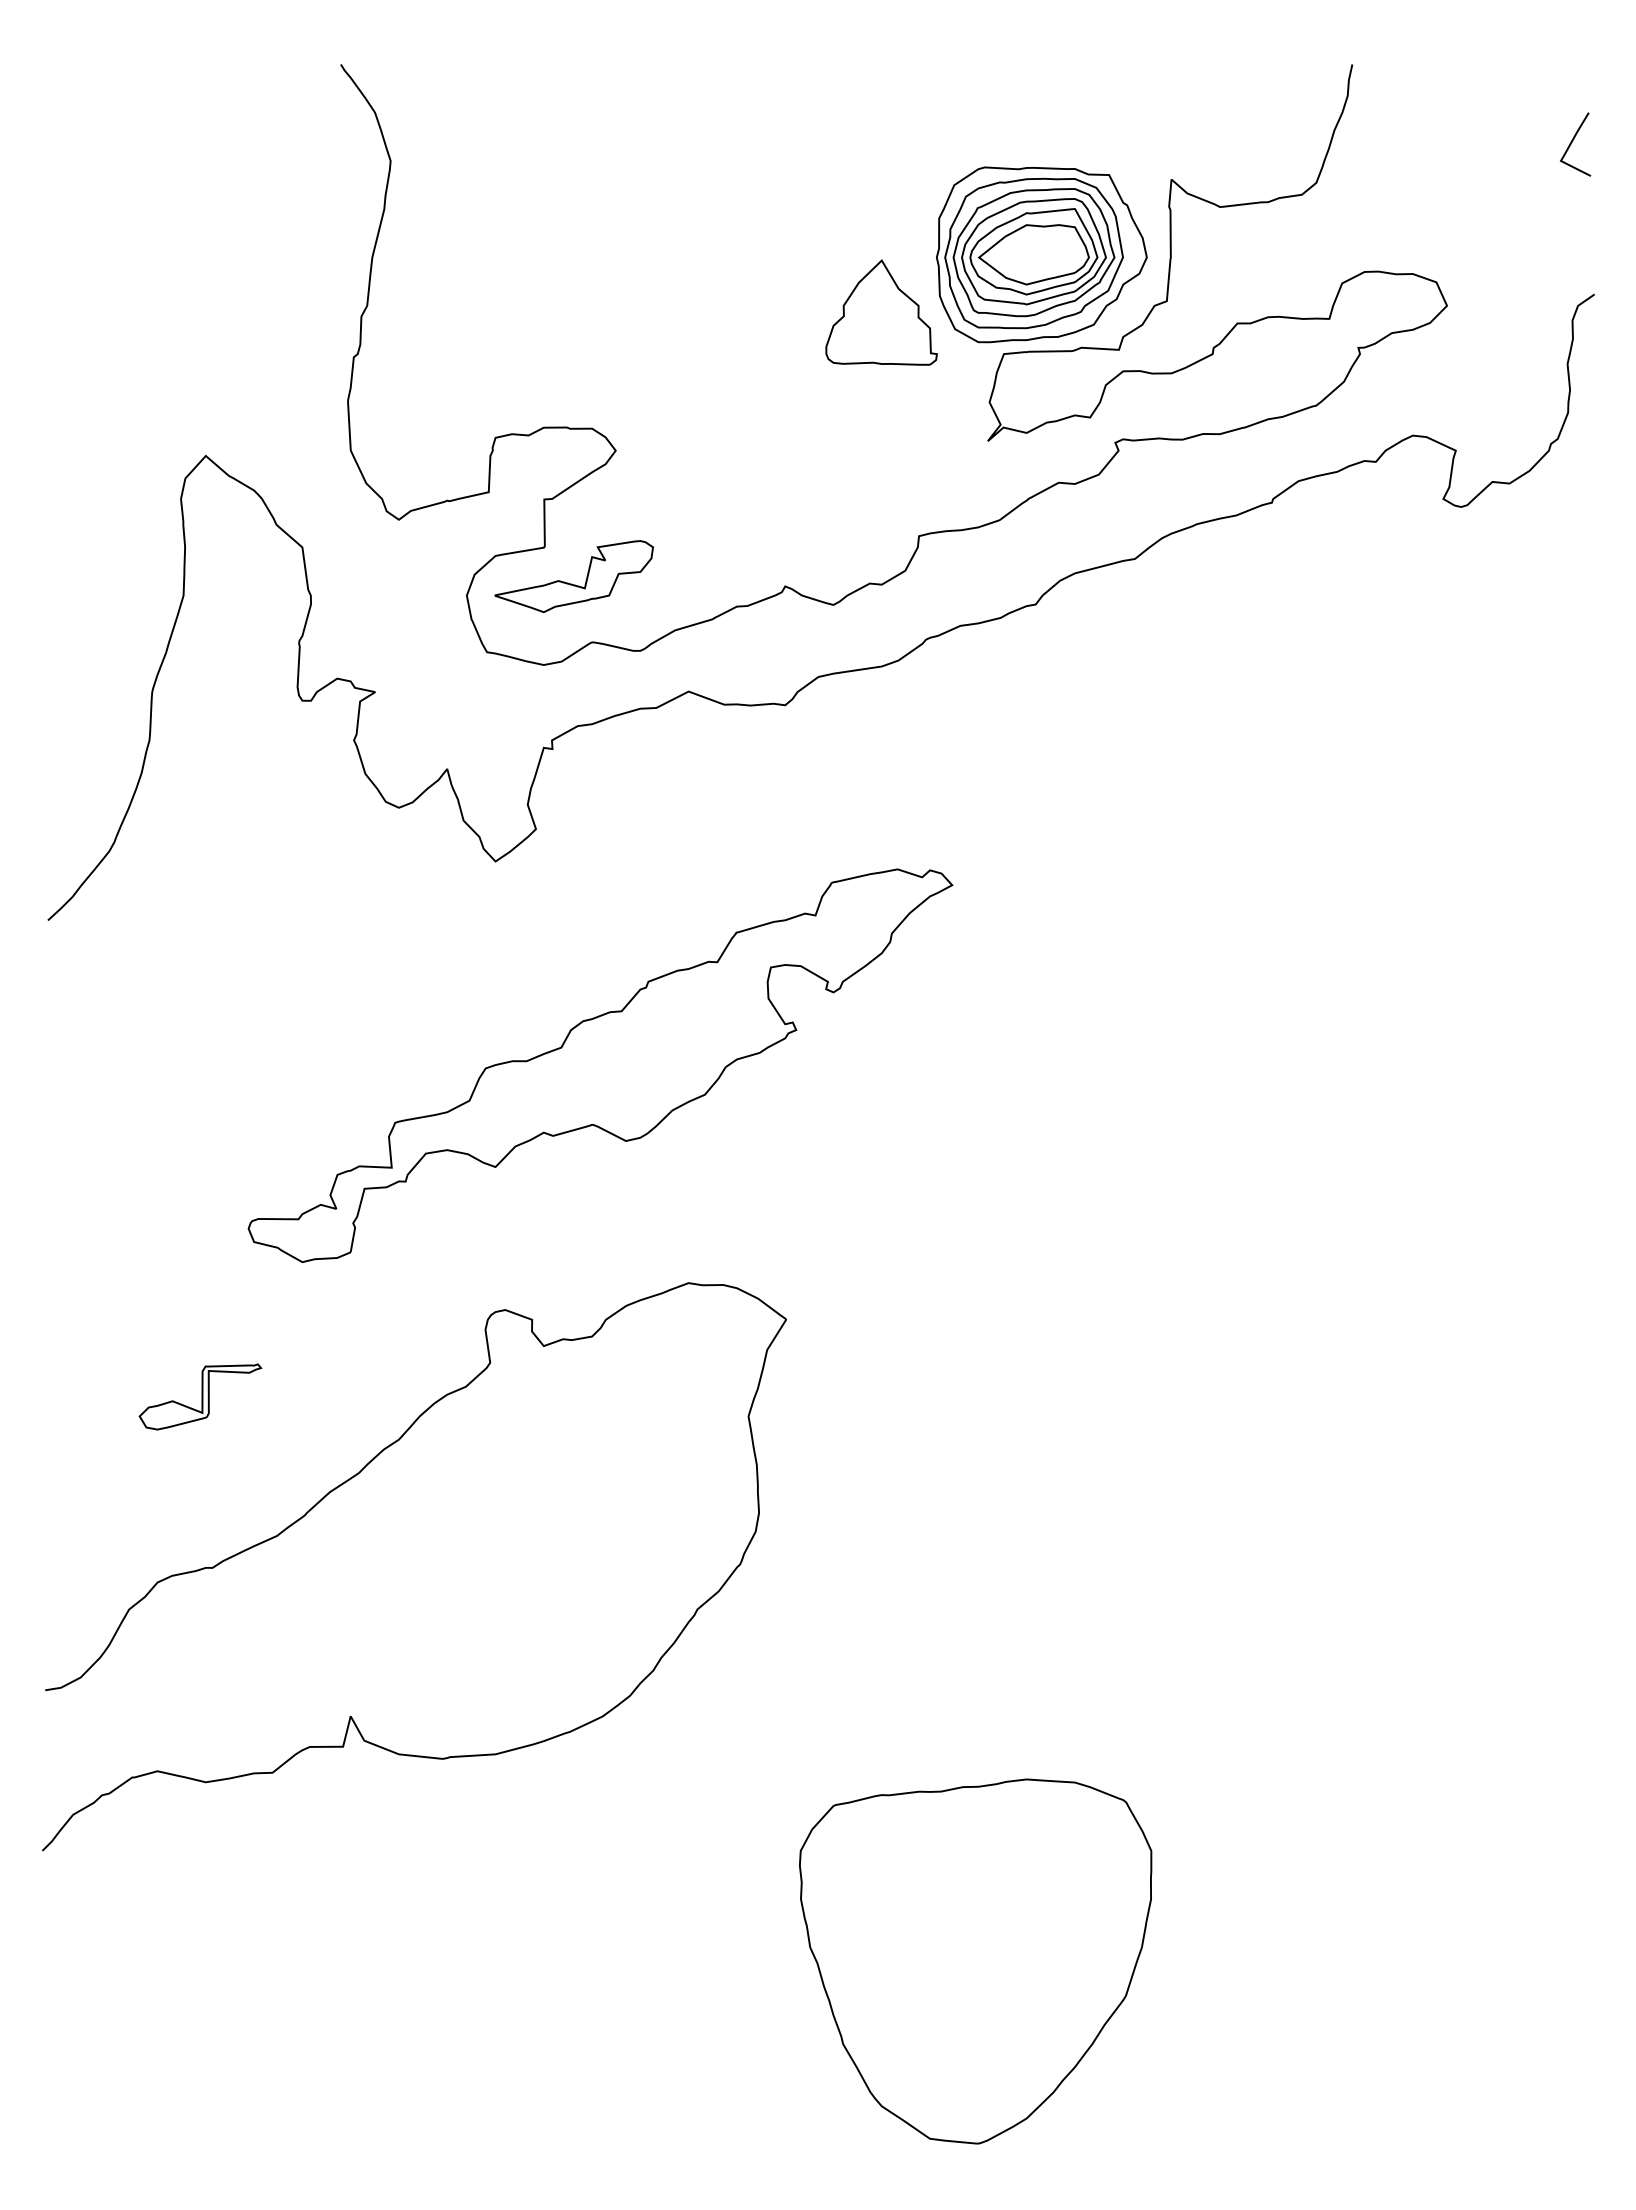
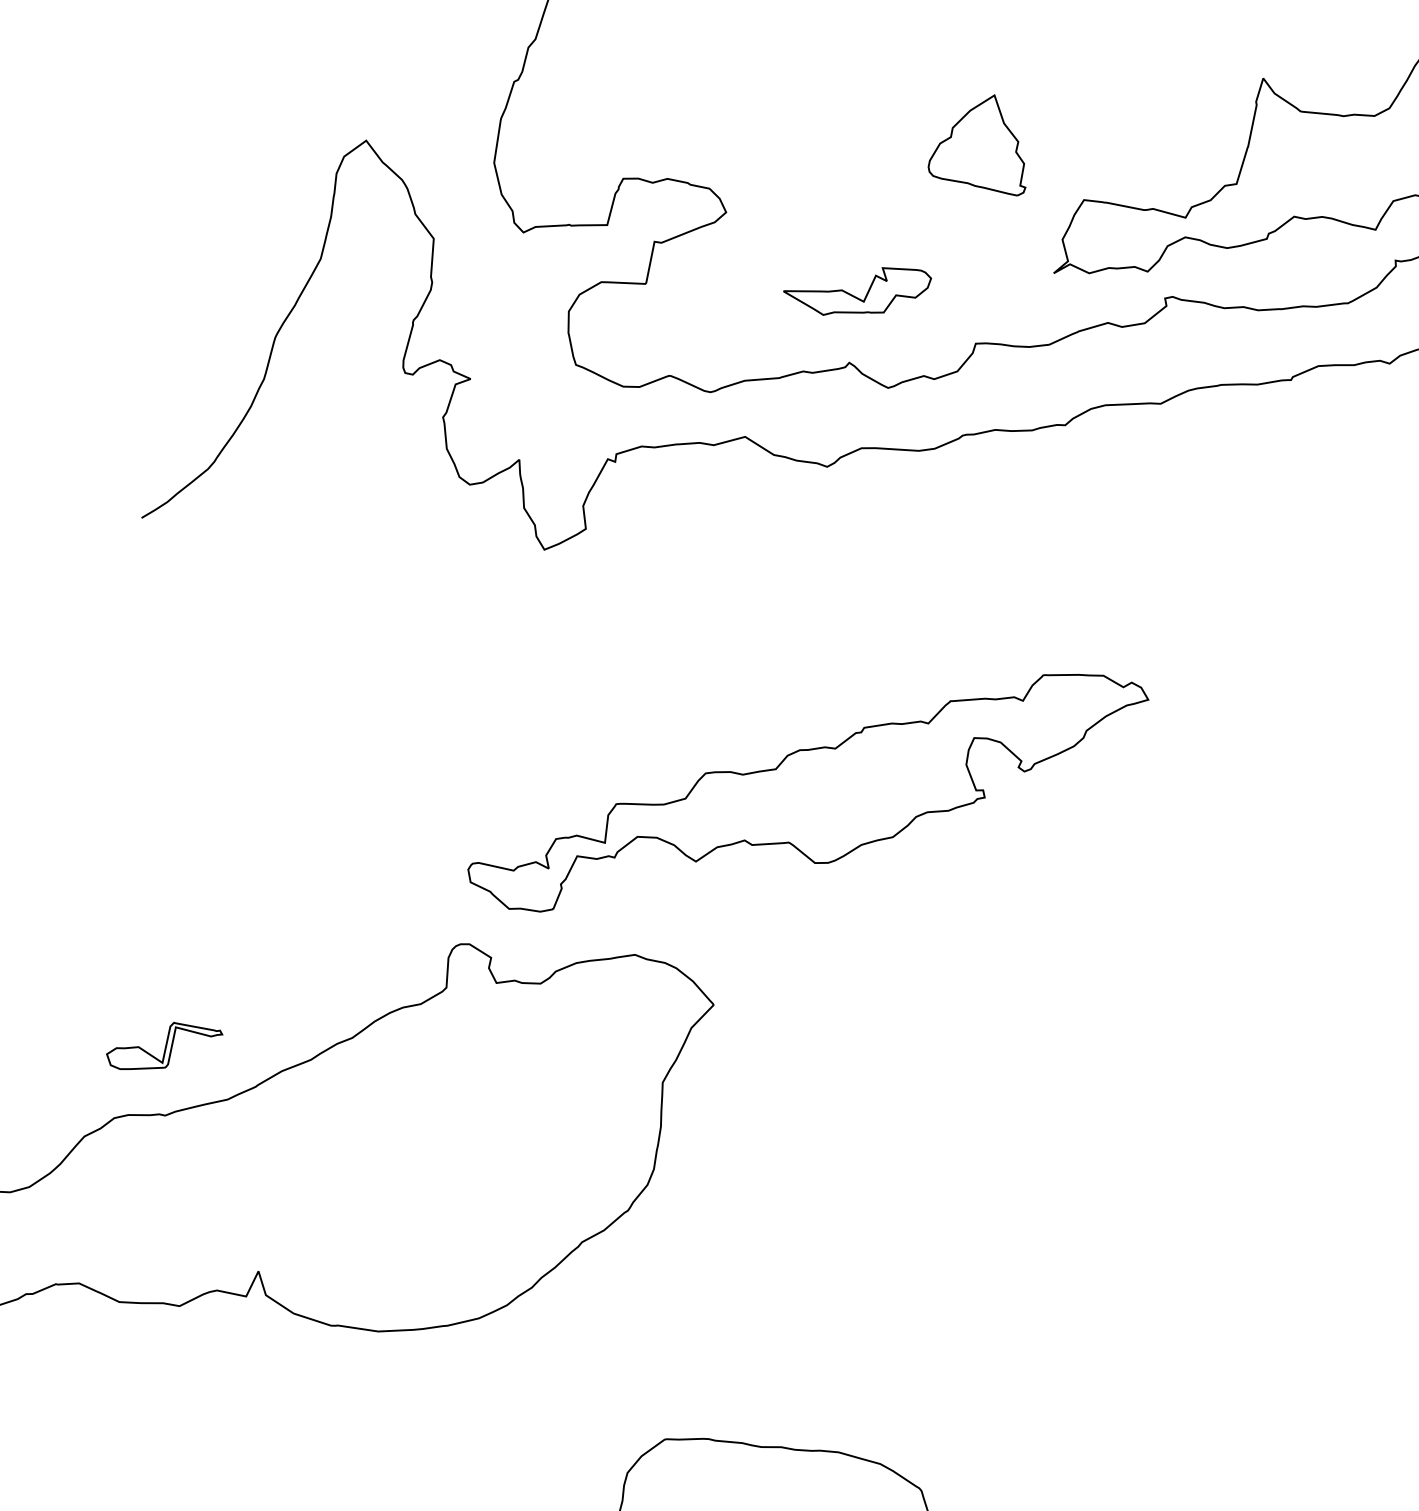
part: (1041, 254) -> (1135, 119), removed
part: (571, 583) -> (852, 294), moved
part: (600, 1065) -> (806, 792), moved
part: (200, 1396) -> (163, 1048), moved

